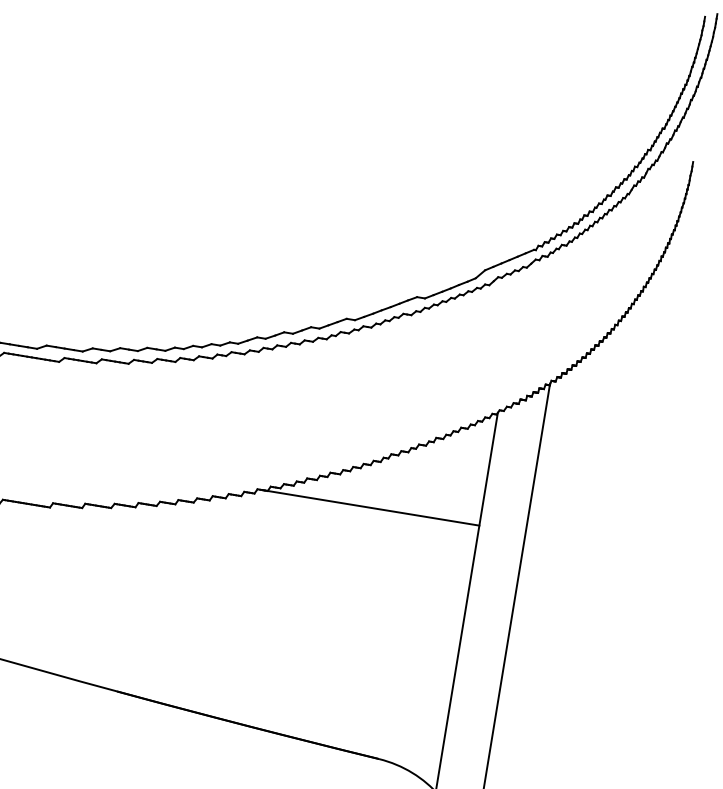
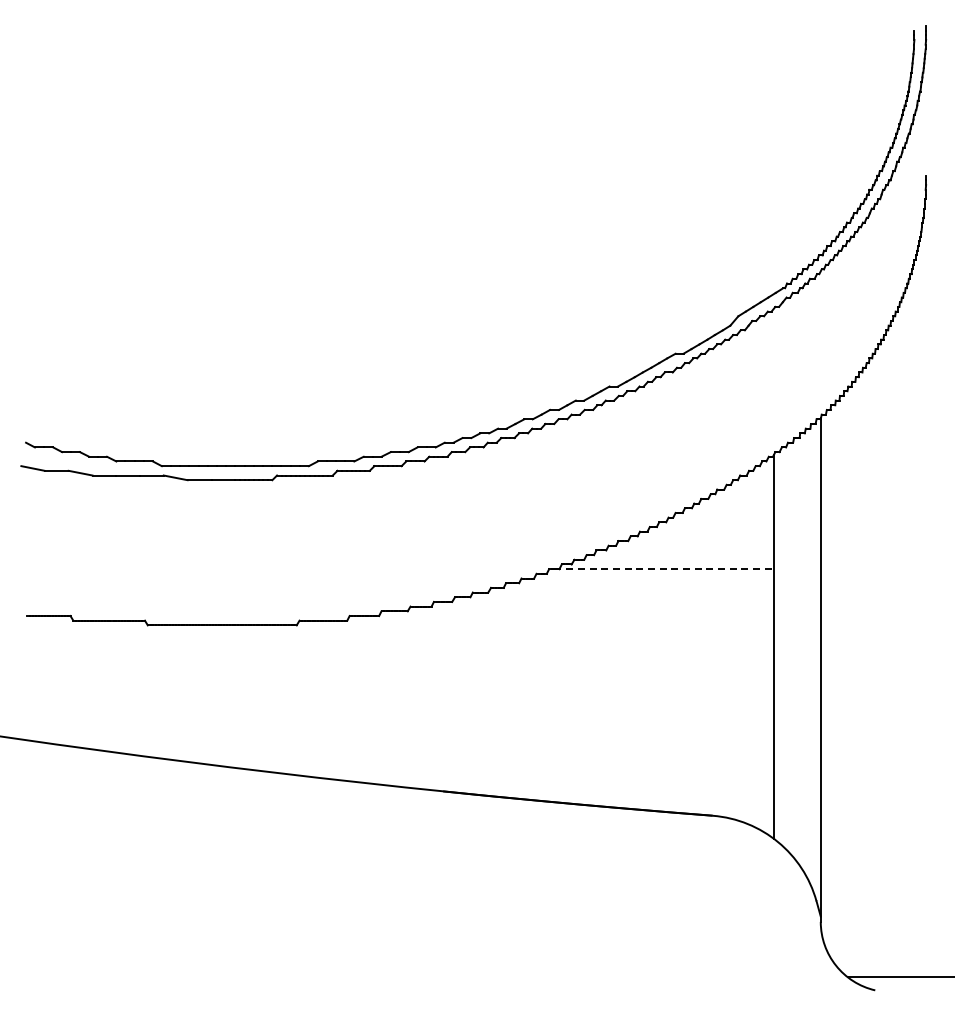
line: (371, 508) -> (664, 569), solid -> dashed

